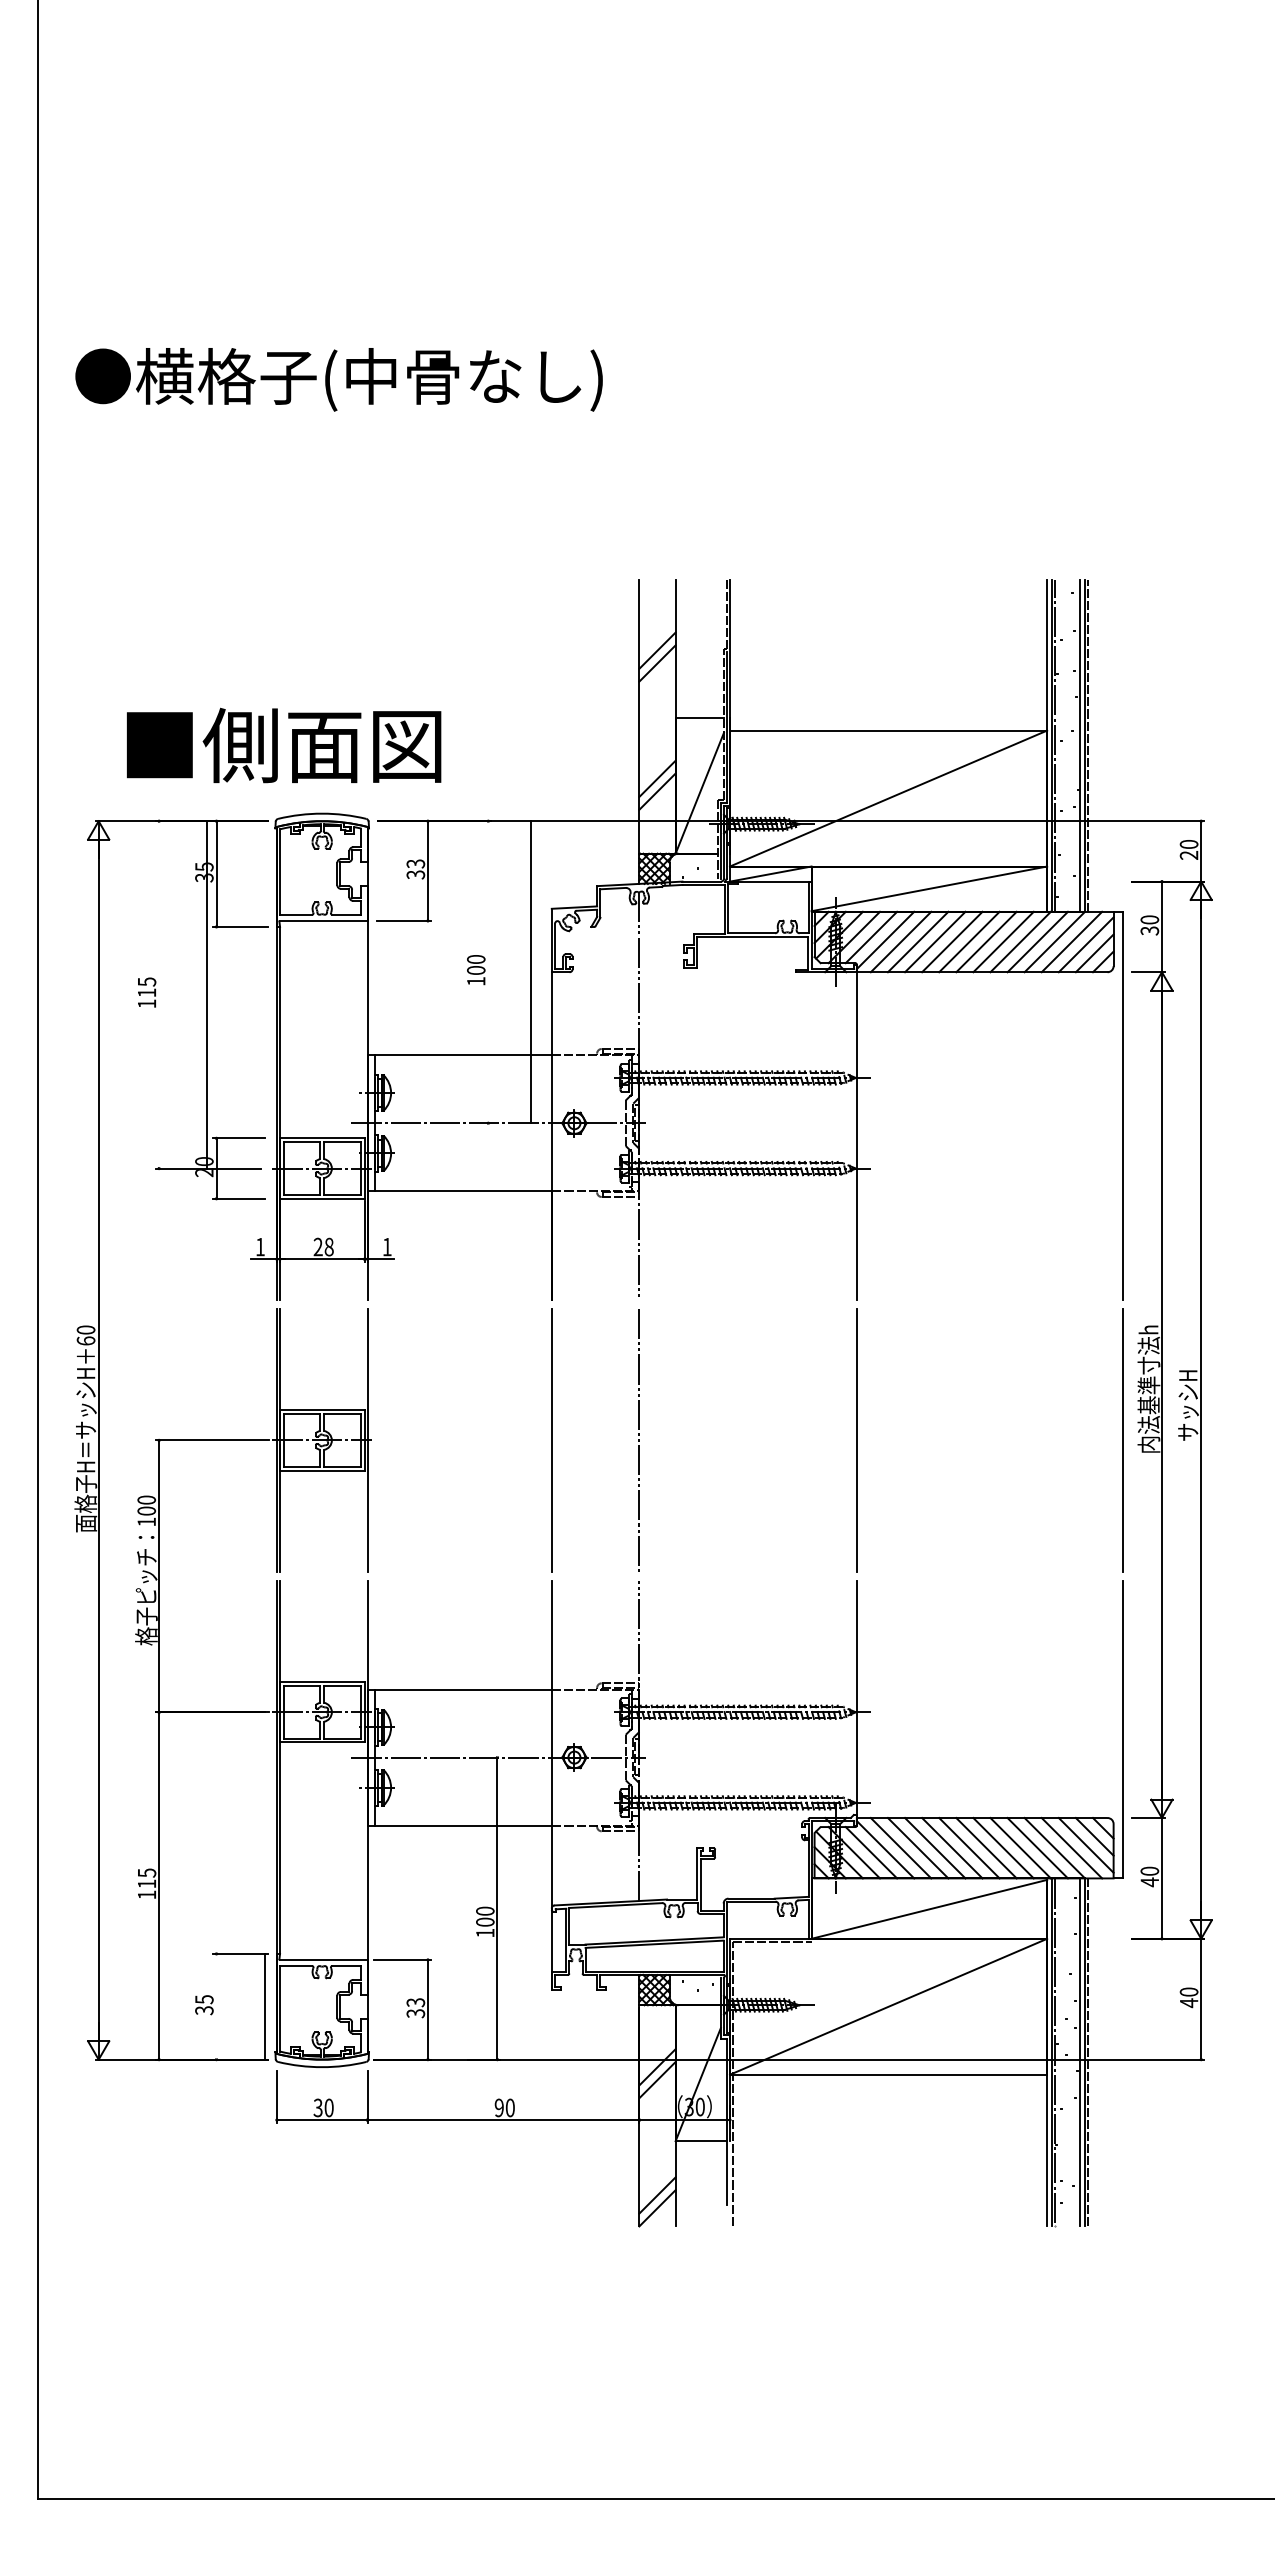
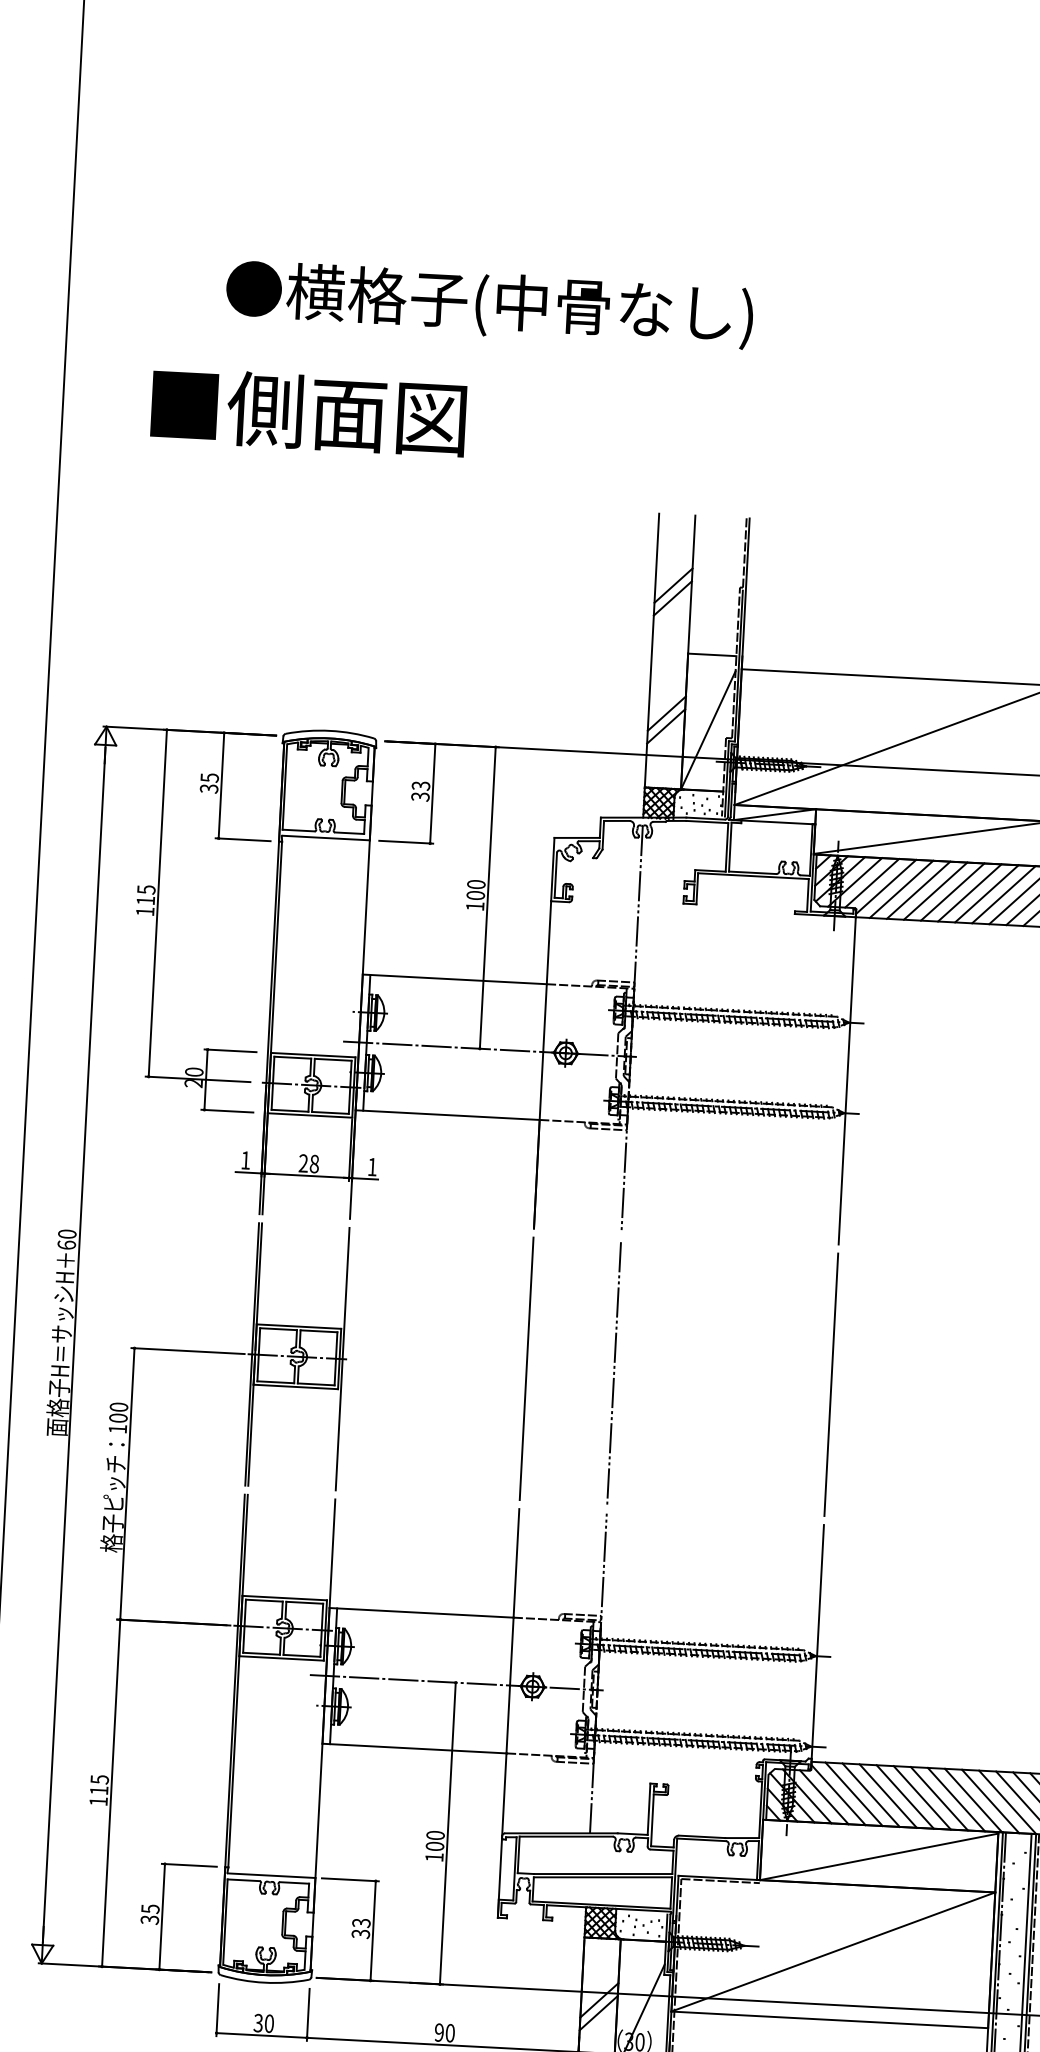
text: (338, 379) -> (489, 304), moved
text: (284, 745) -> (309, 412), moved
line: (531, 972) -> (487, 898), moved
line: (207, 994) -> (158, 902), moved
line: (264, 2006) -> (162, 1916), moved

